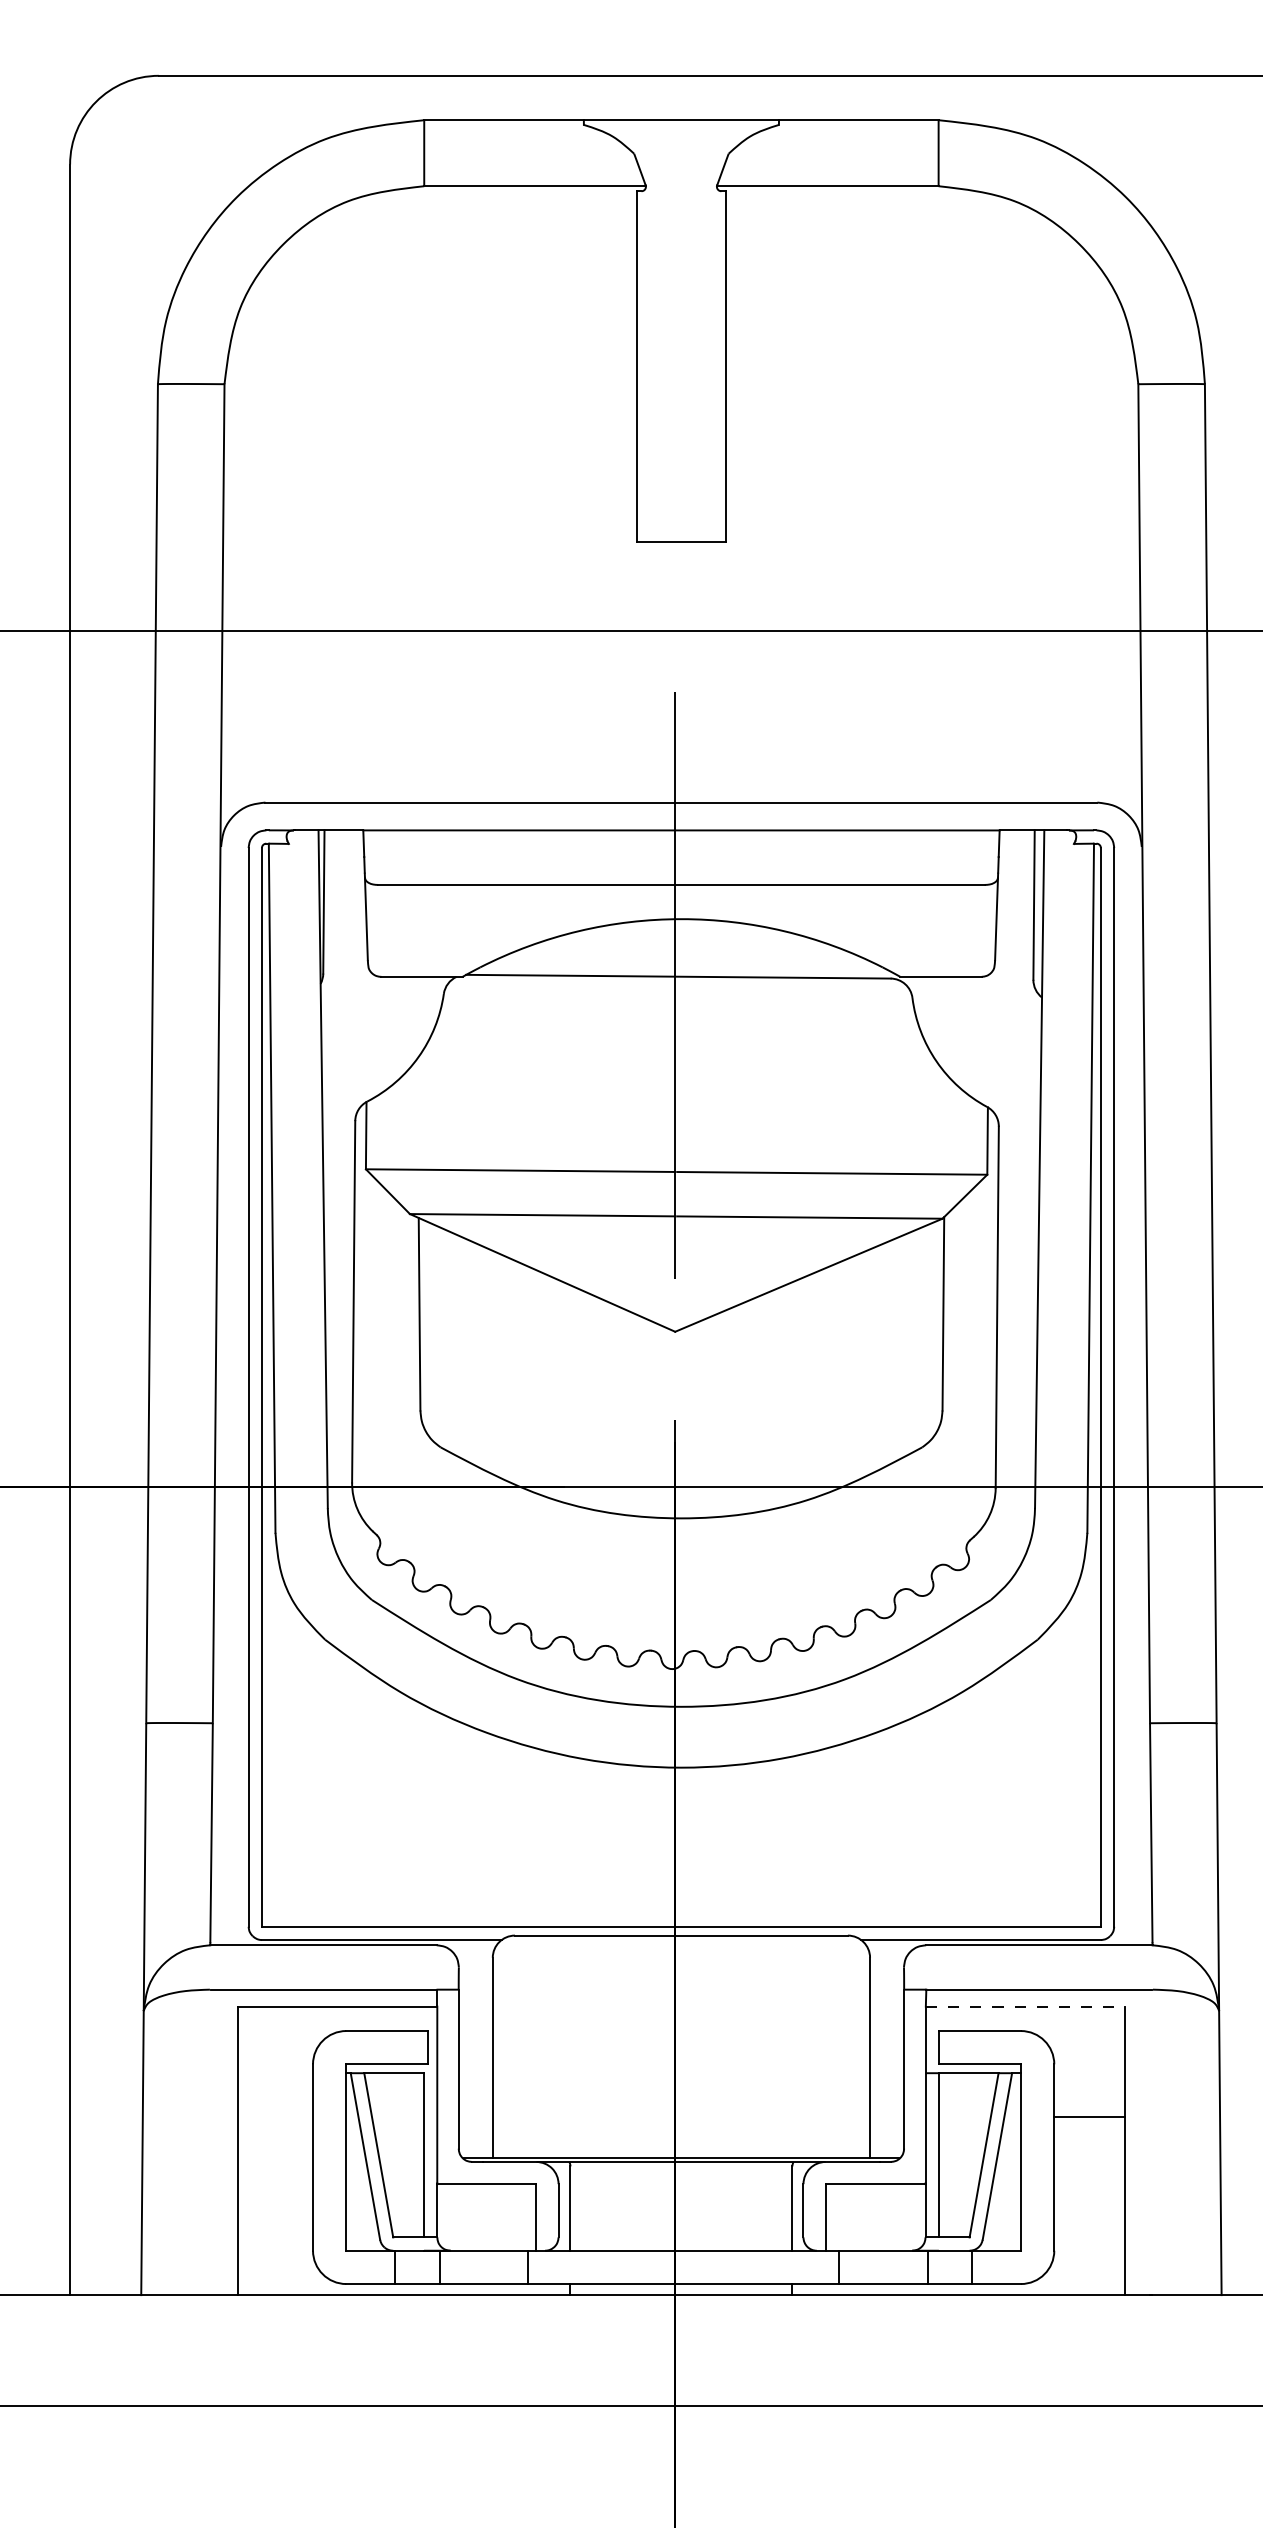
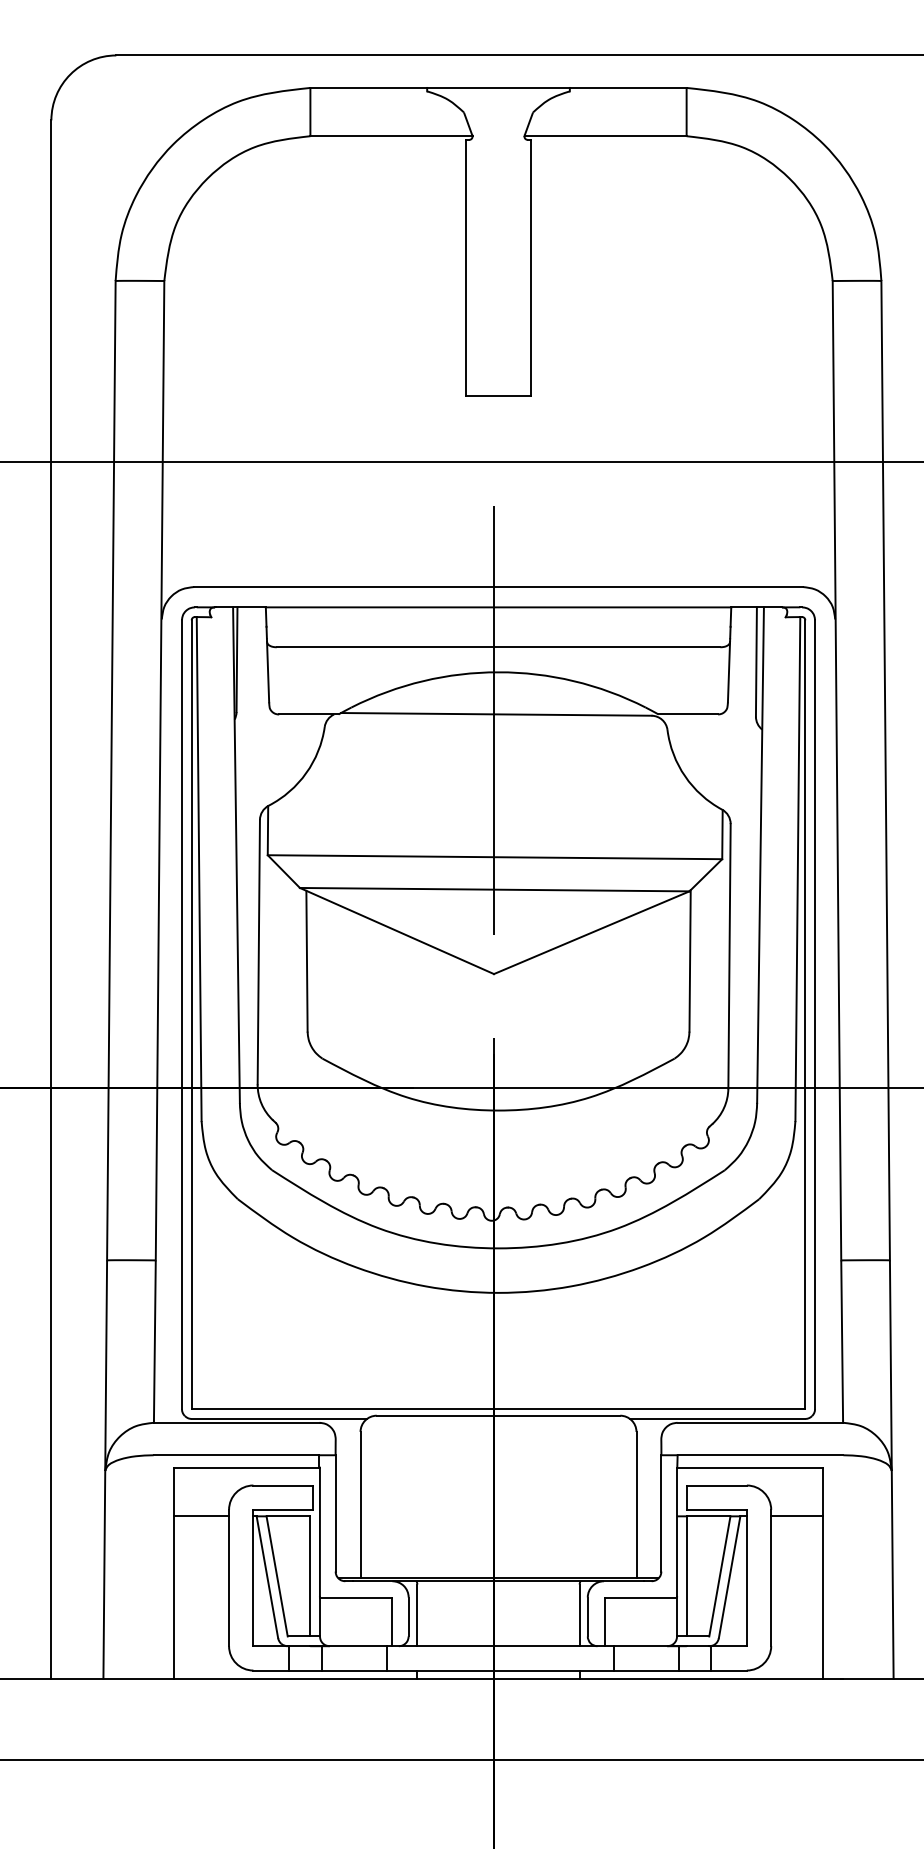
line: (1025, 2006) -> (750, 1467), dashed -> solid
line: (275, 2073) -> (201, 1516), added
line: (1089, 2117) -> (796, 1516), moved

